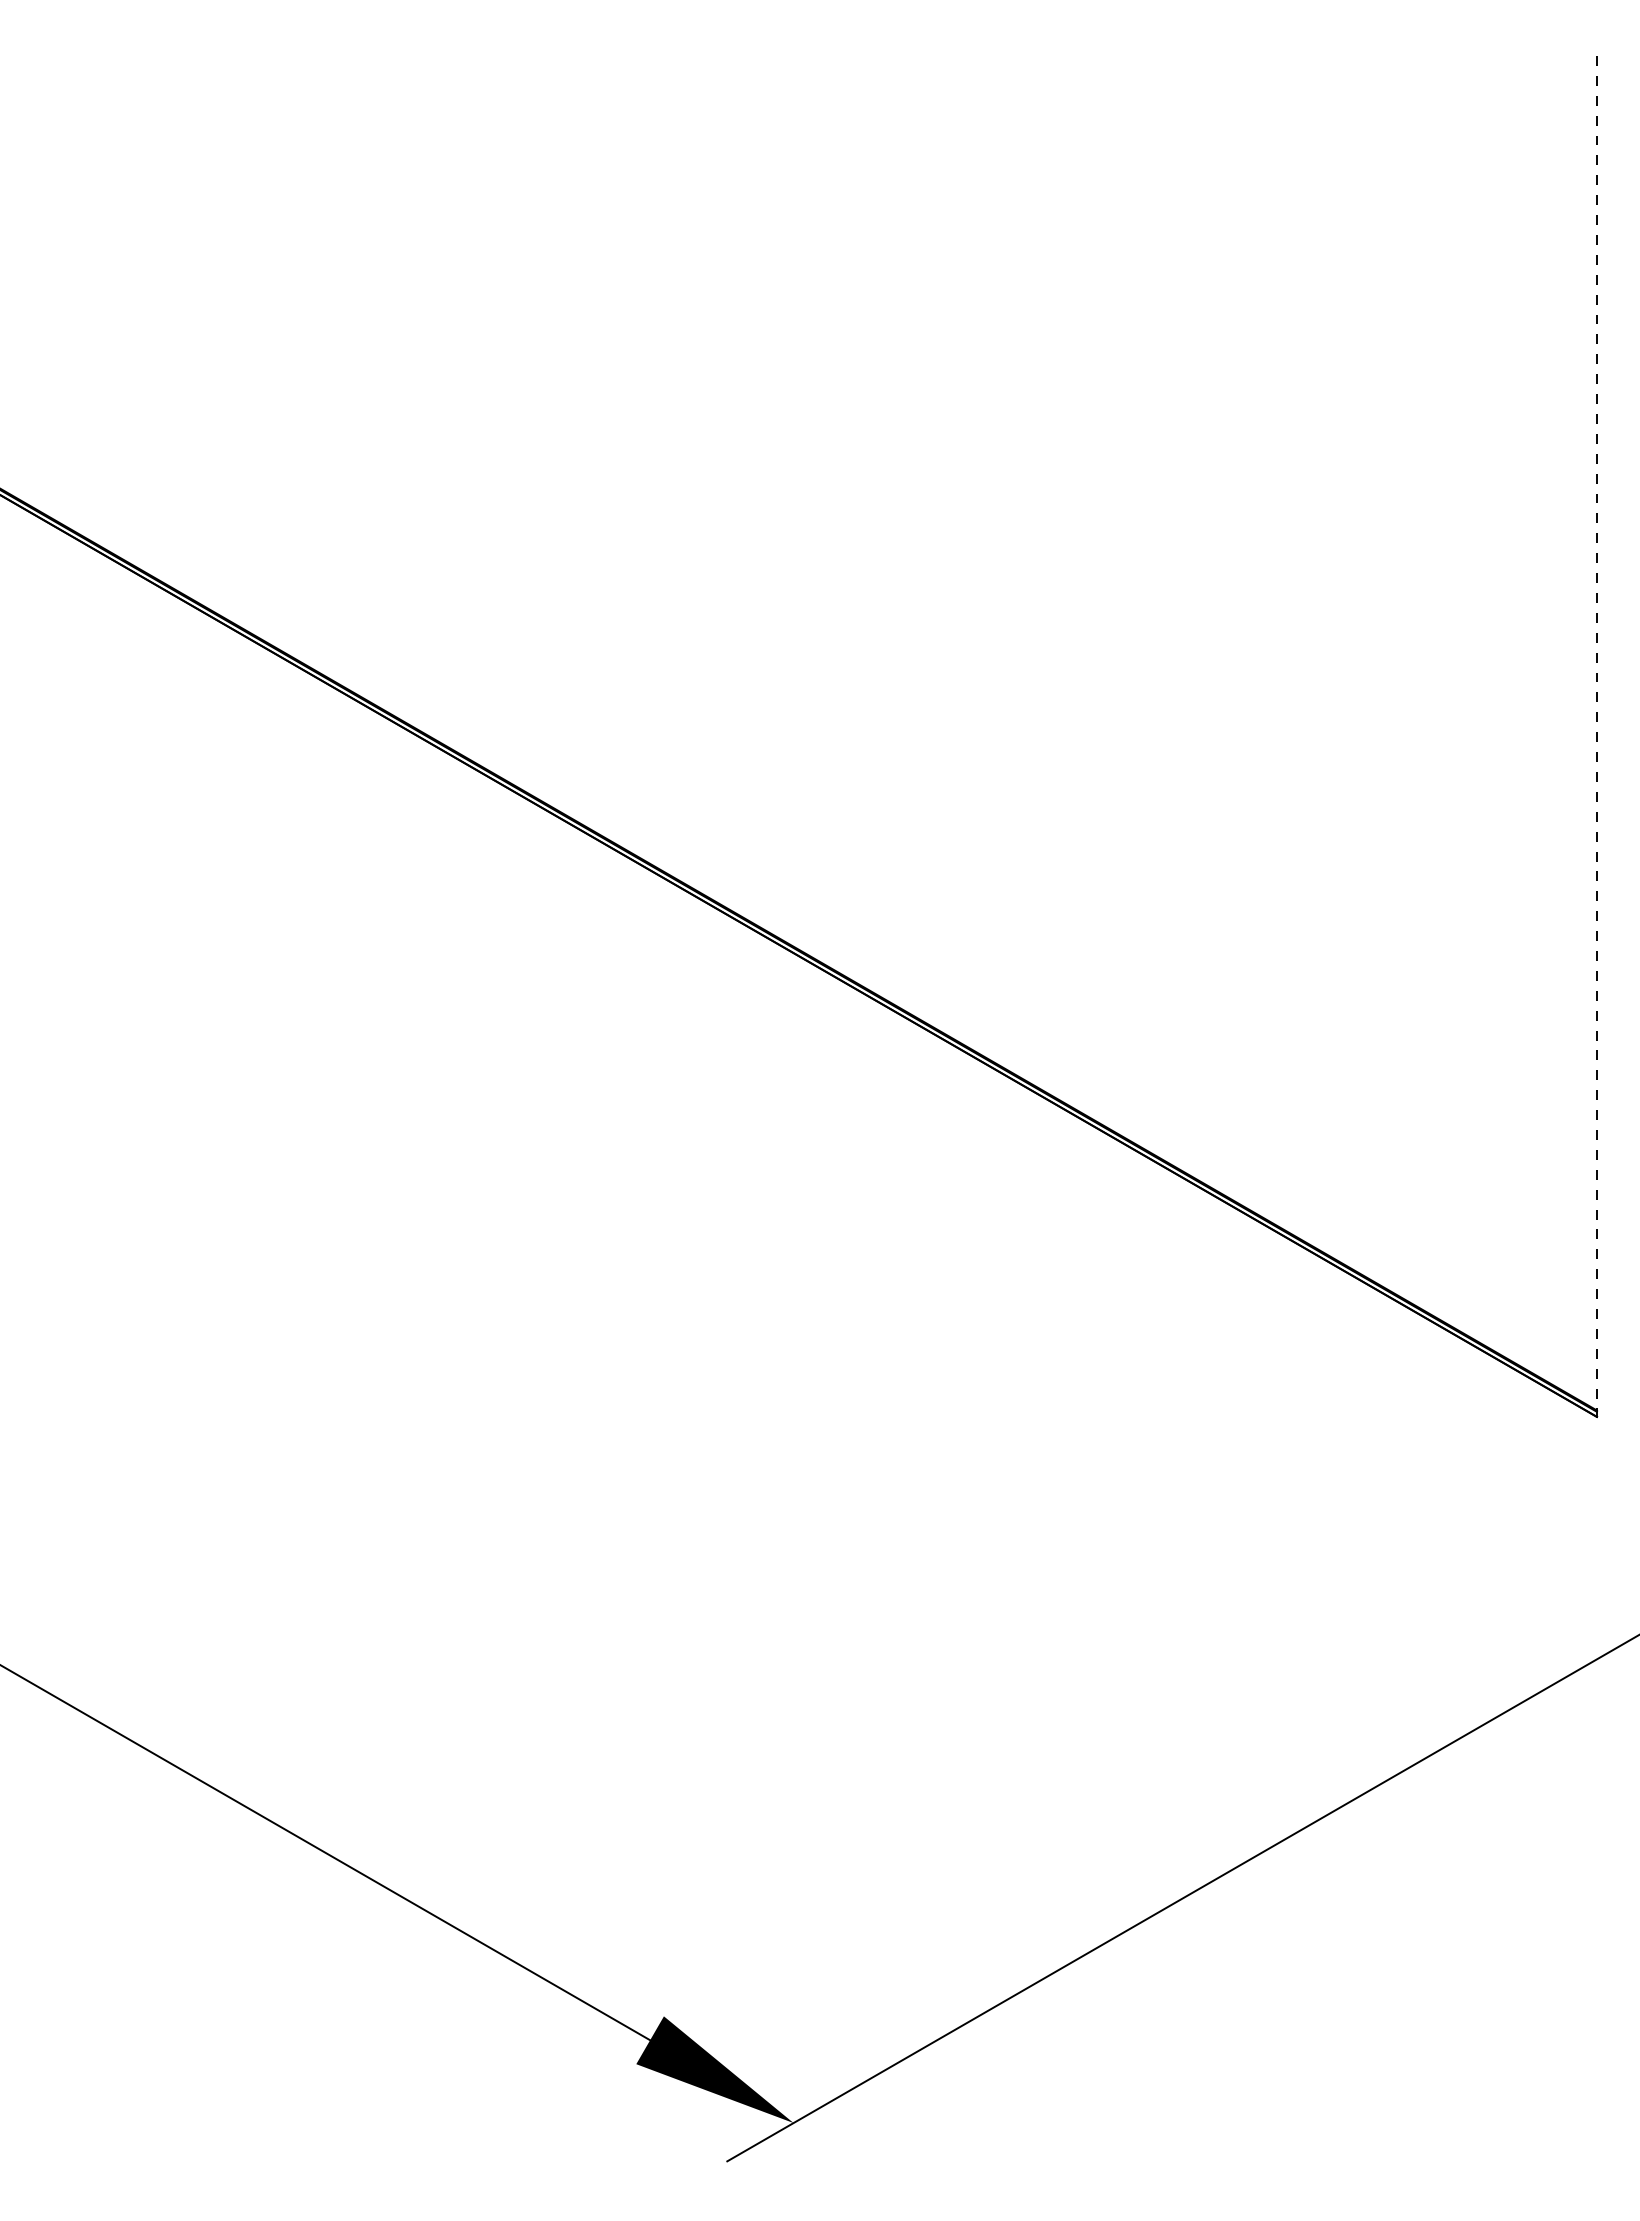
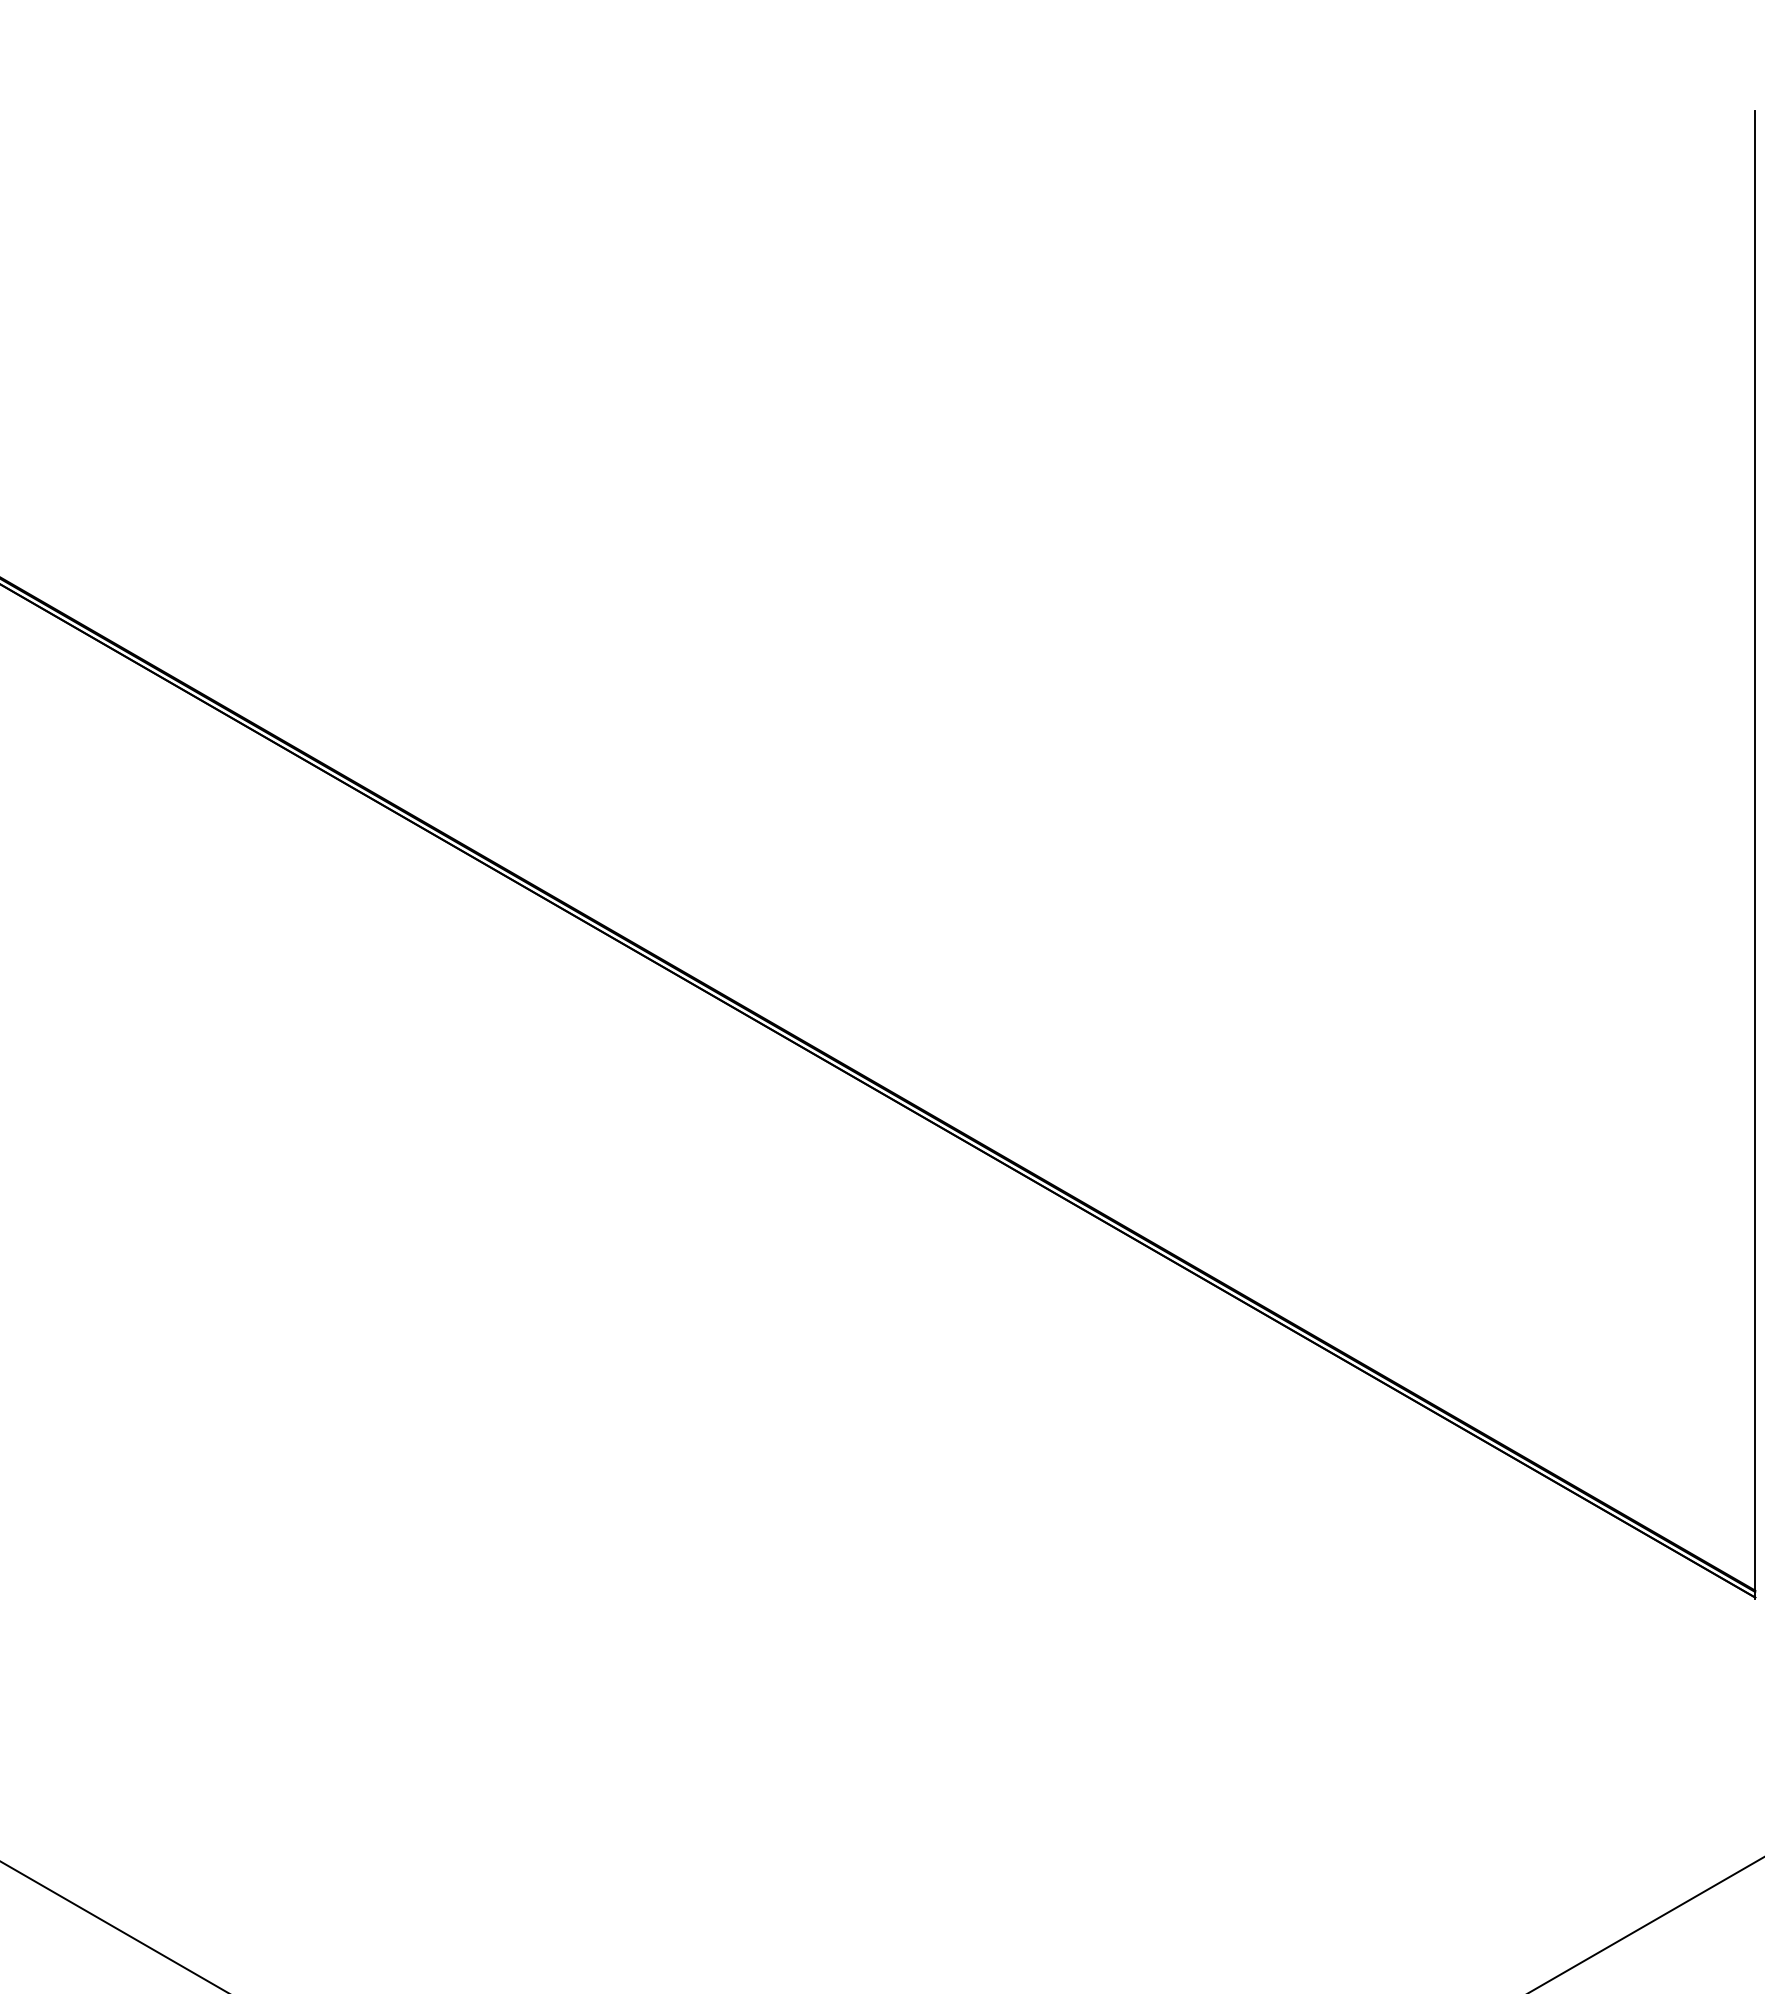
line: (1596, 736) -> (1754, 854), dashed -> solid

